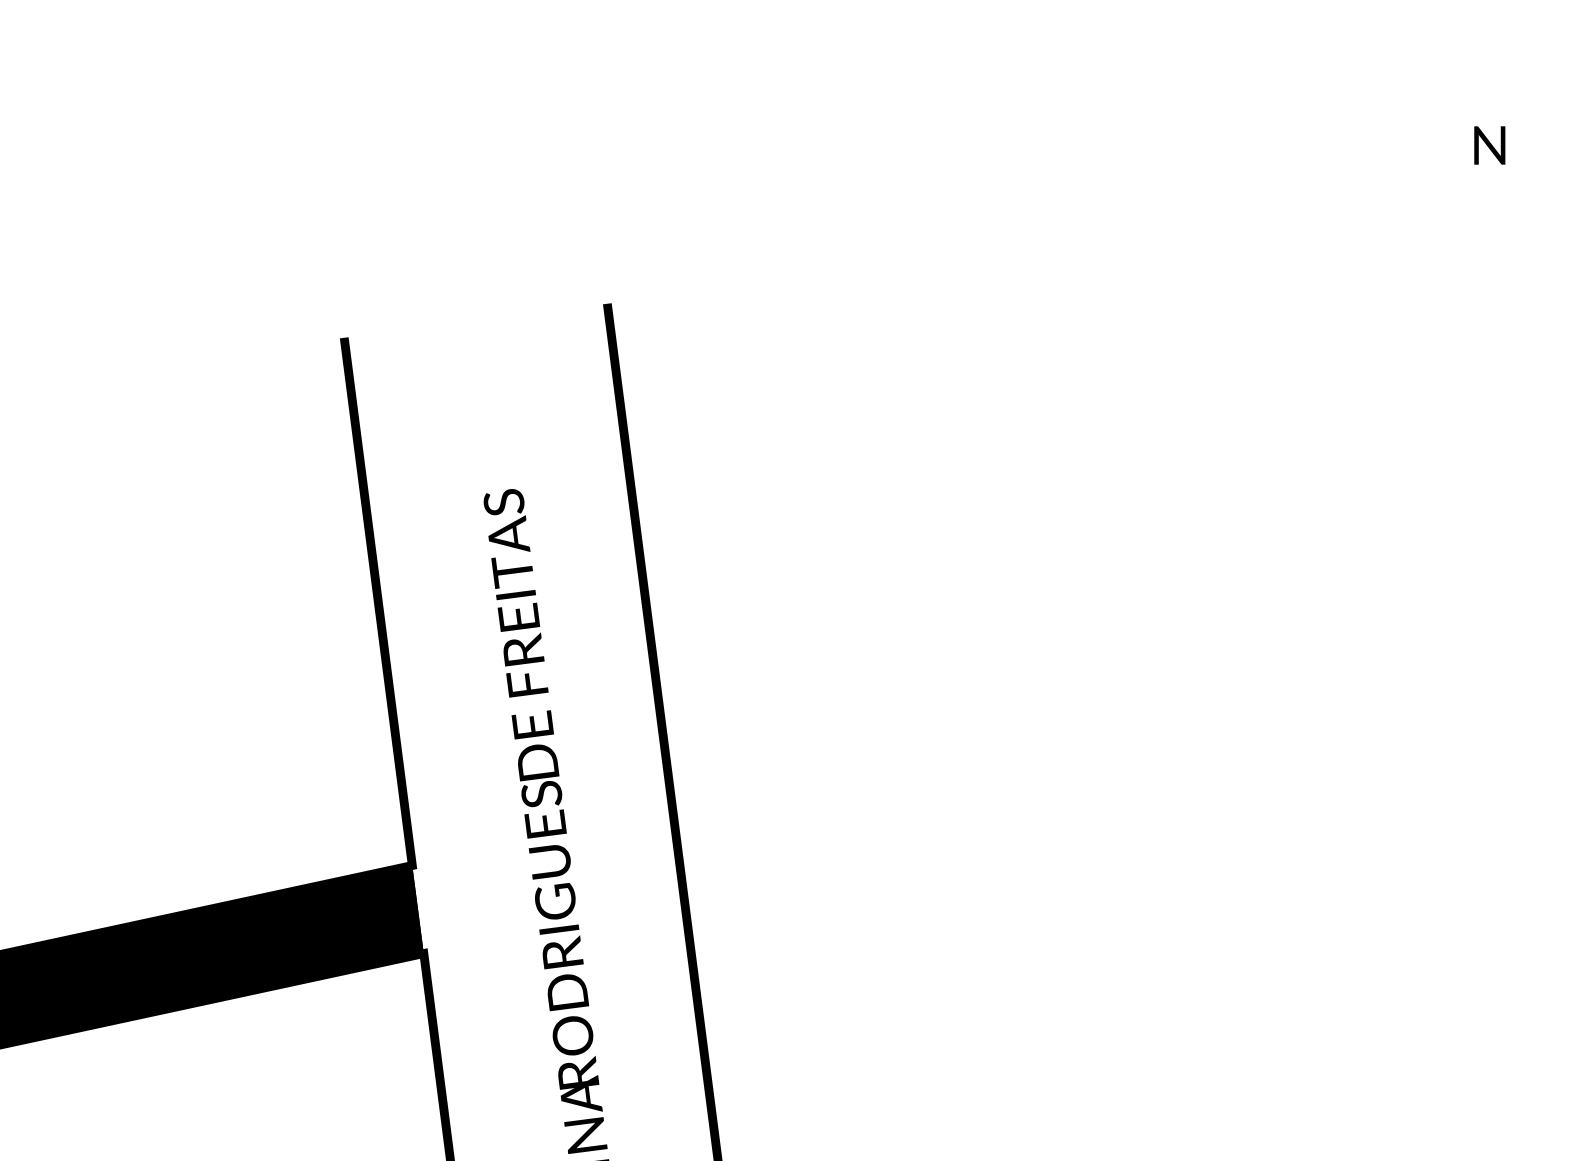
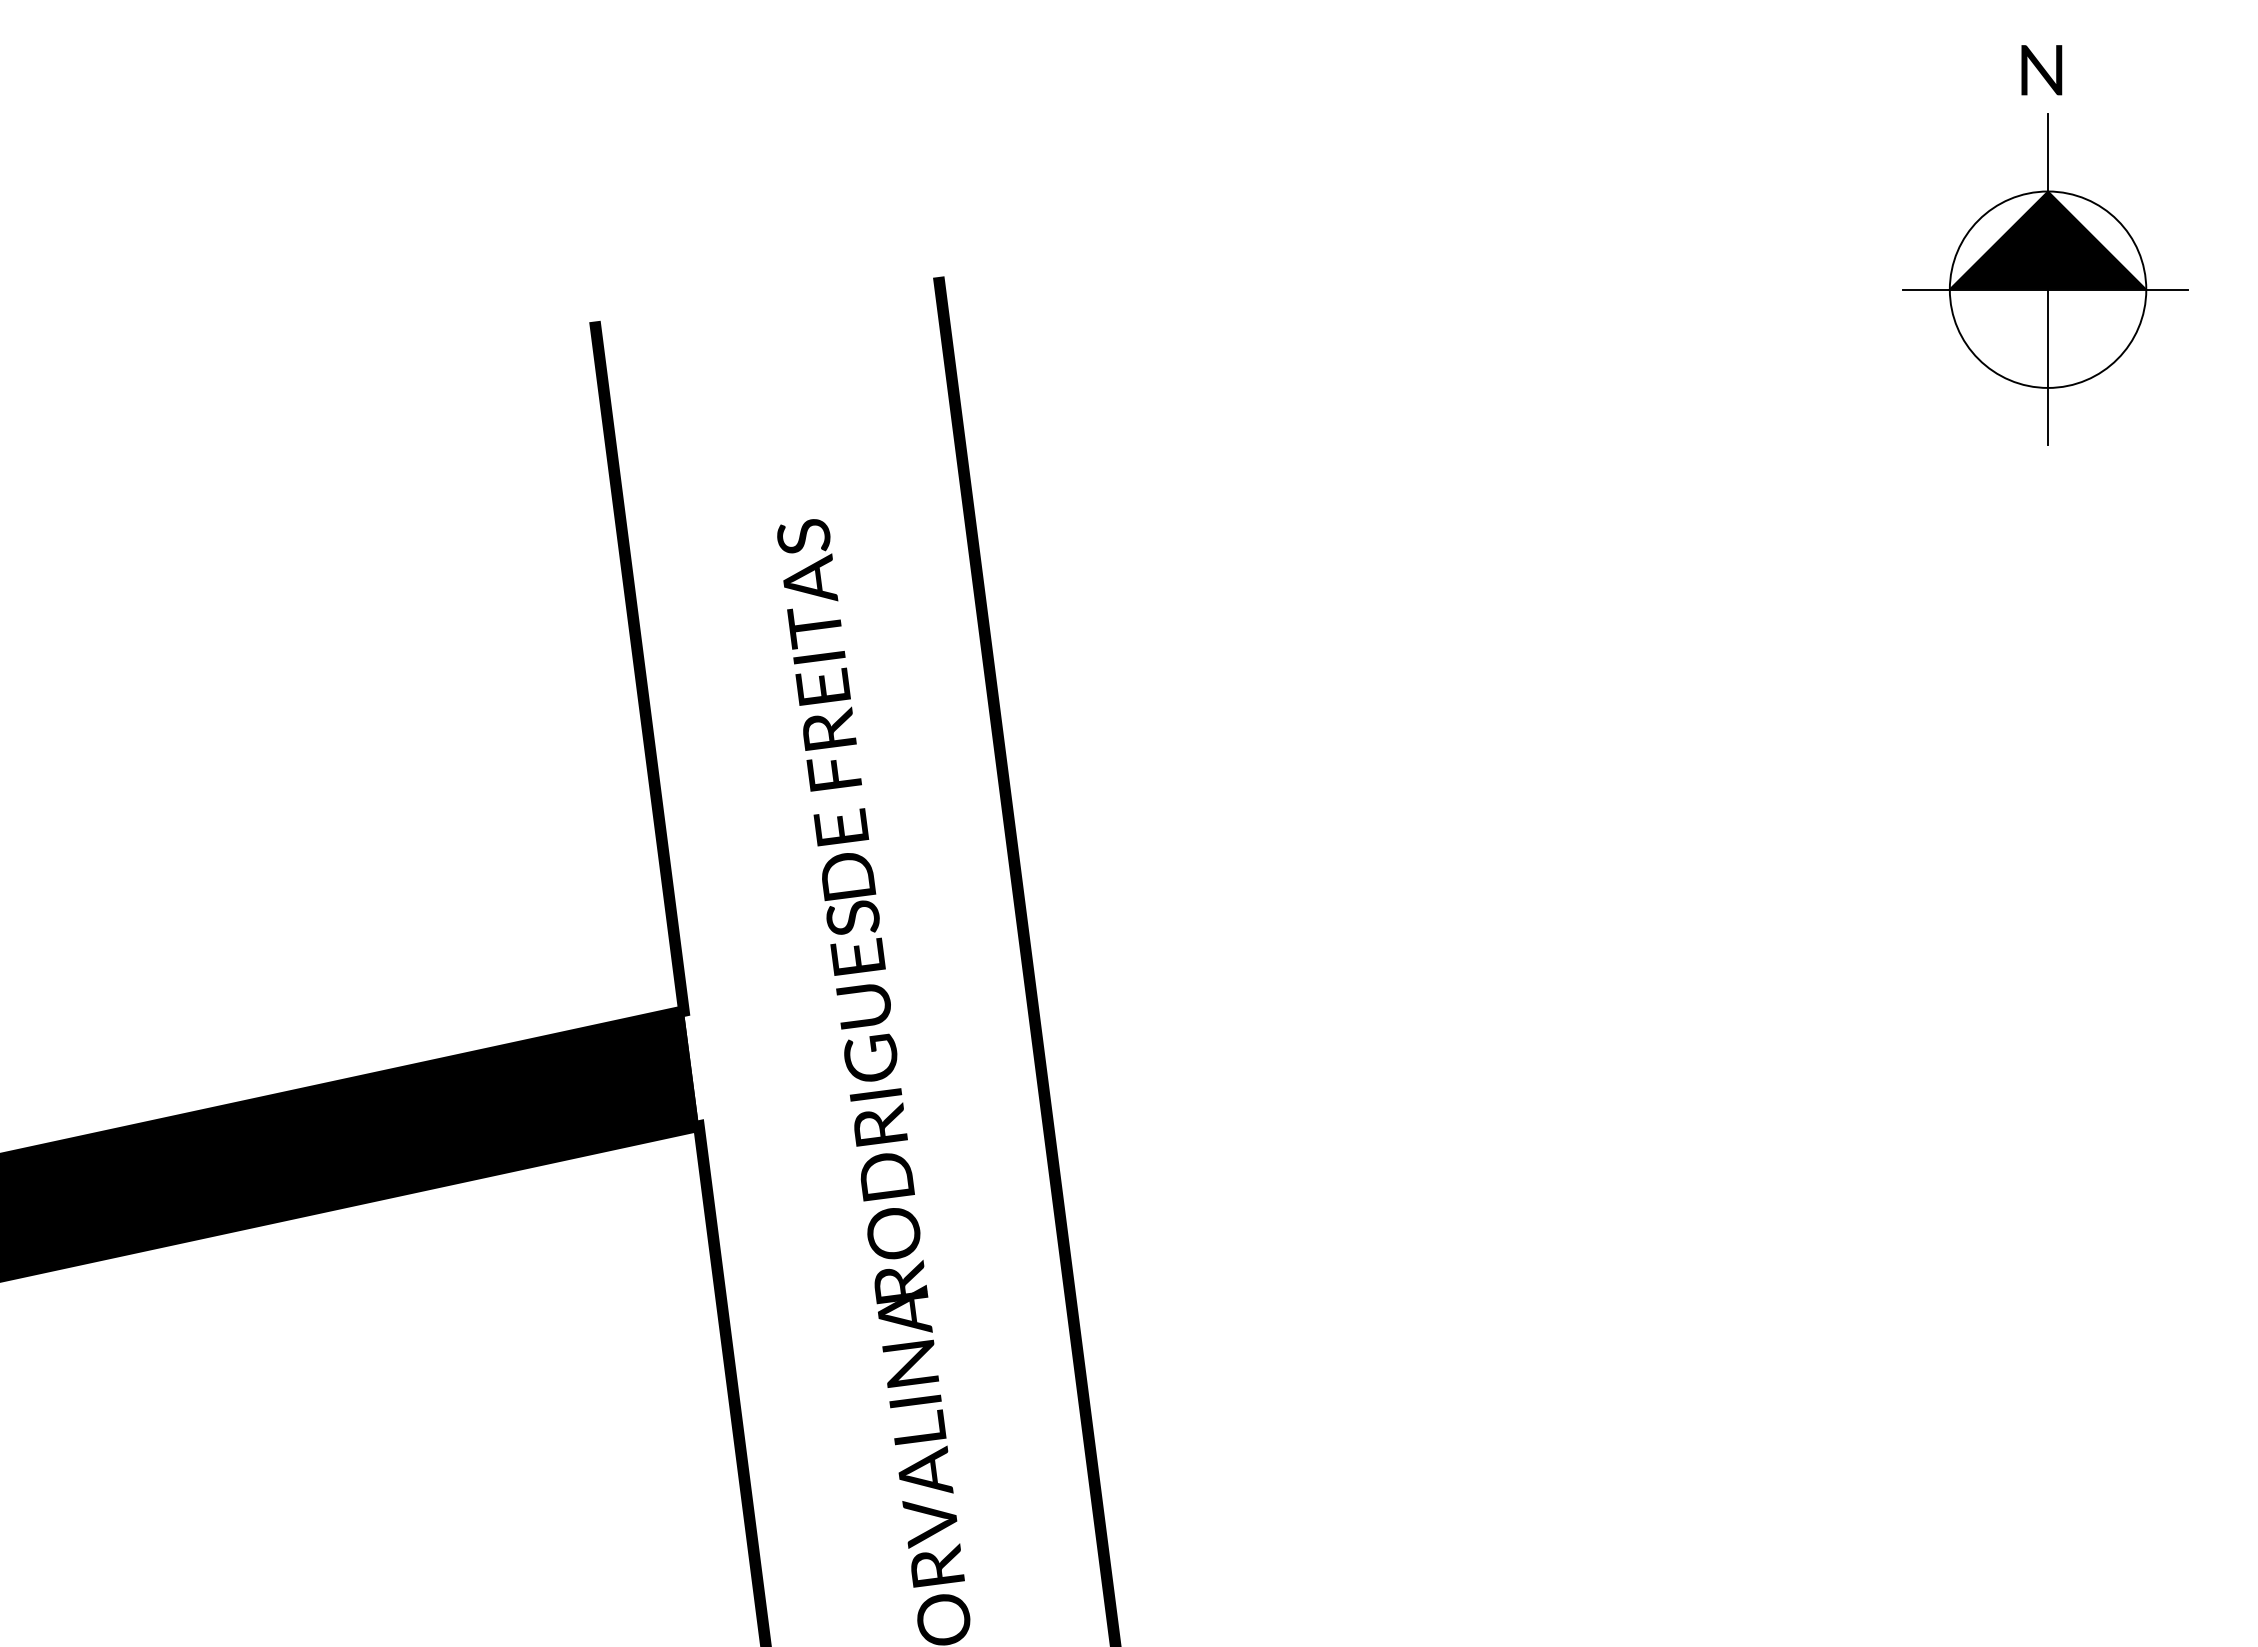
text: (1489, 145) -> (2041, 70), moved
part: (1454, 305) -> (2045, 279), added

